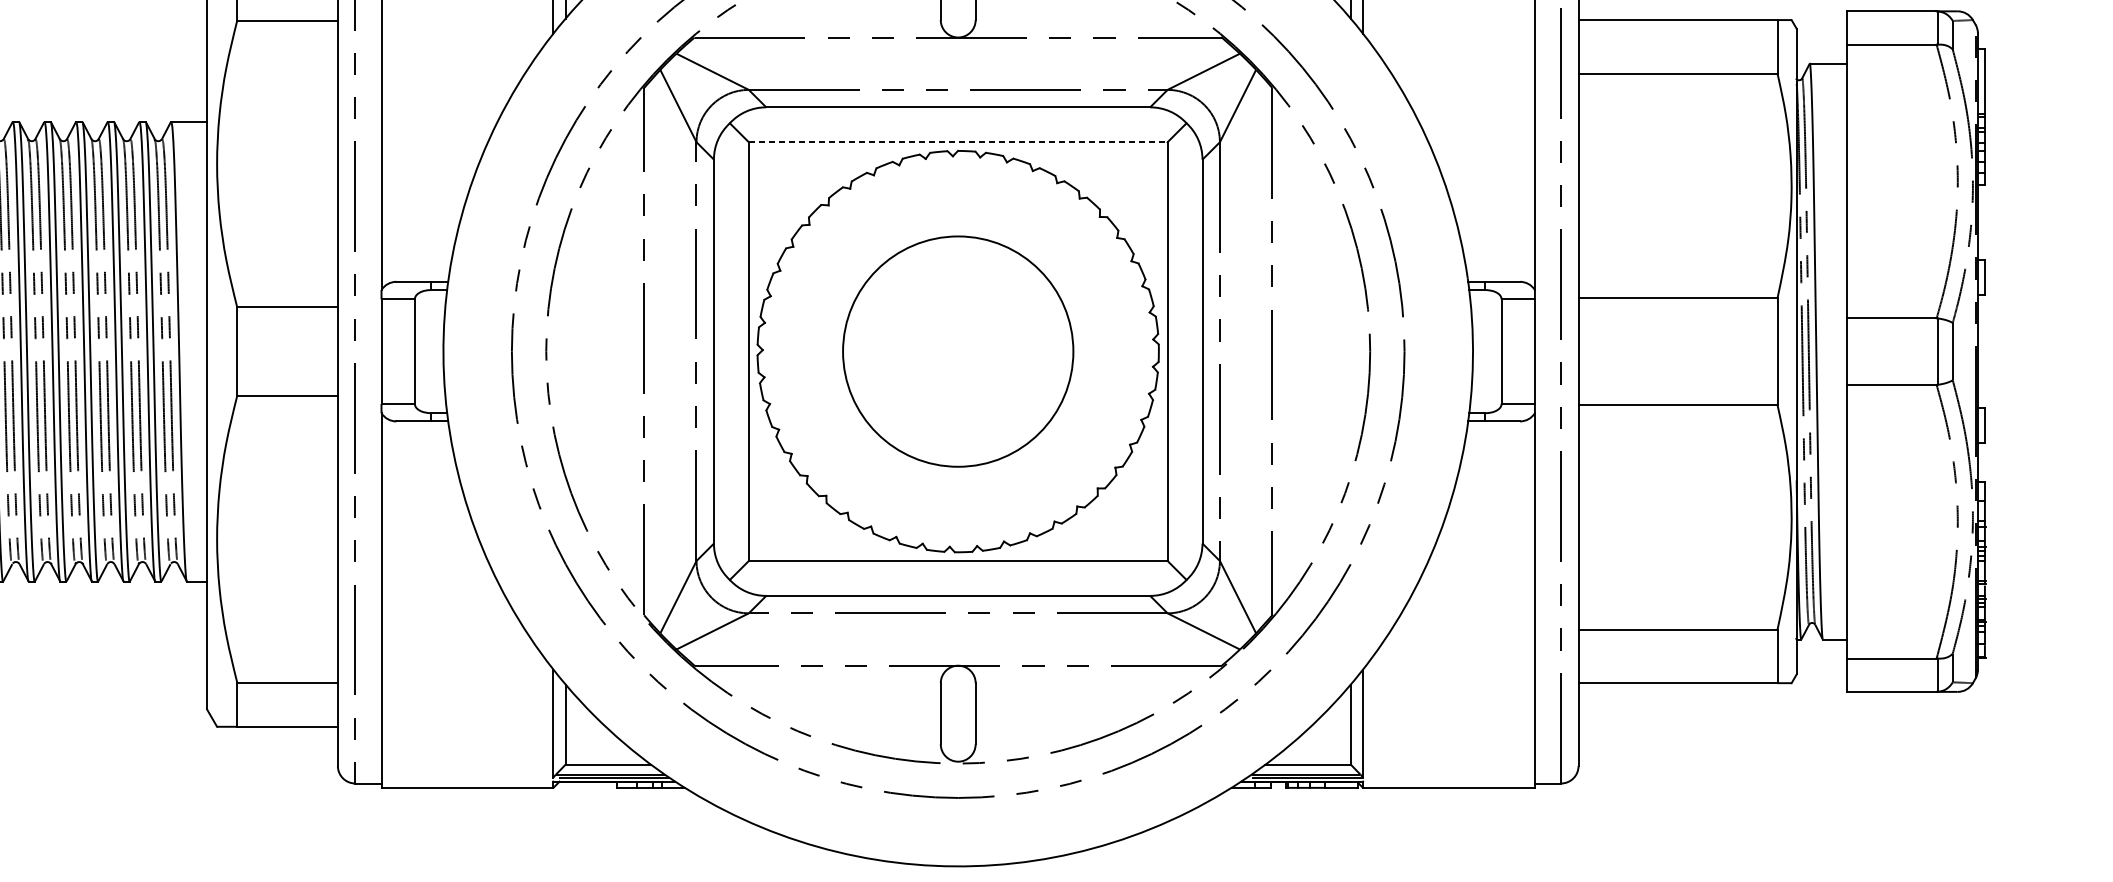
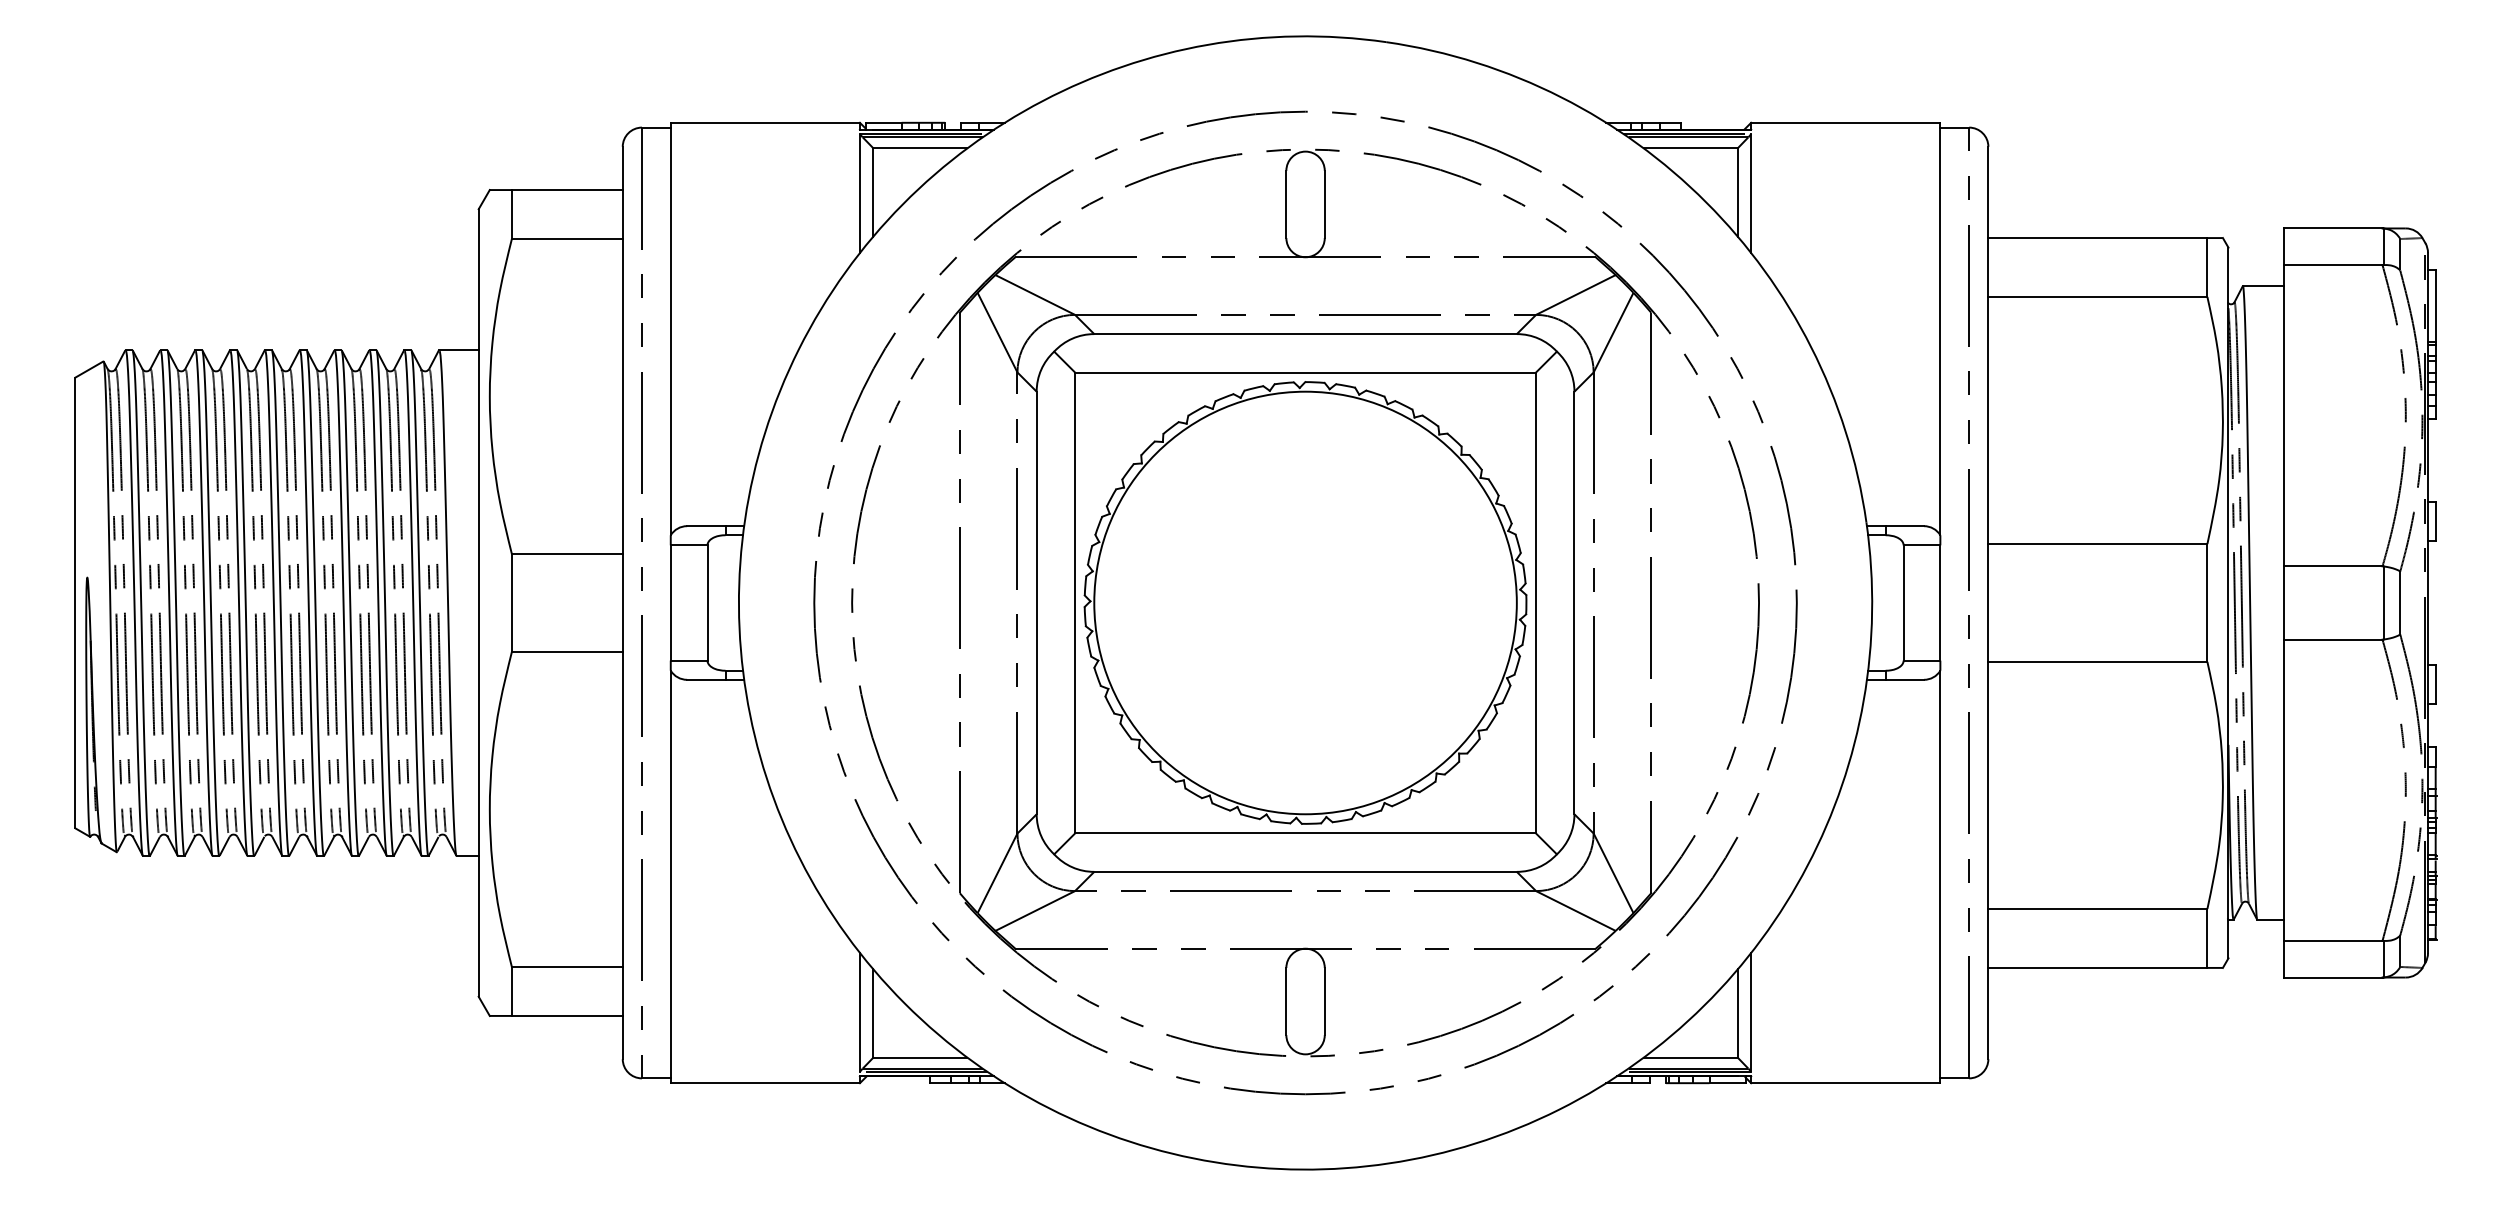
line: (959, 142) -> (1306, 372), dashed -> solid
circle: (958, 351) -> (1305, 602), size x1.67

